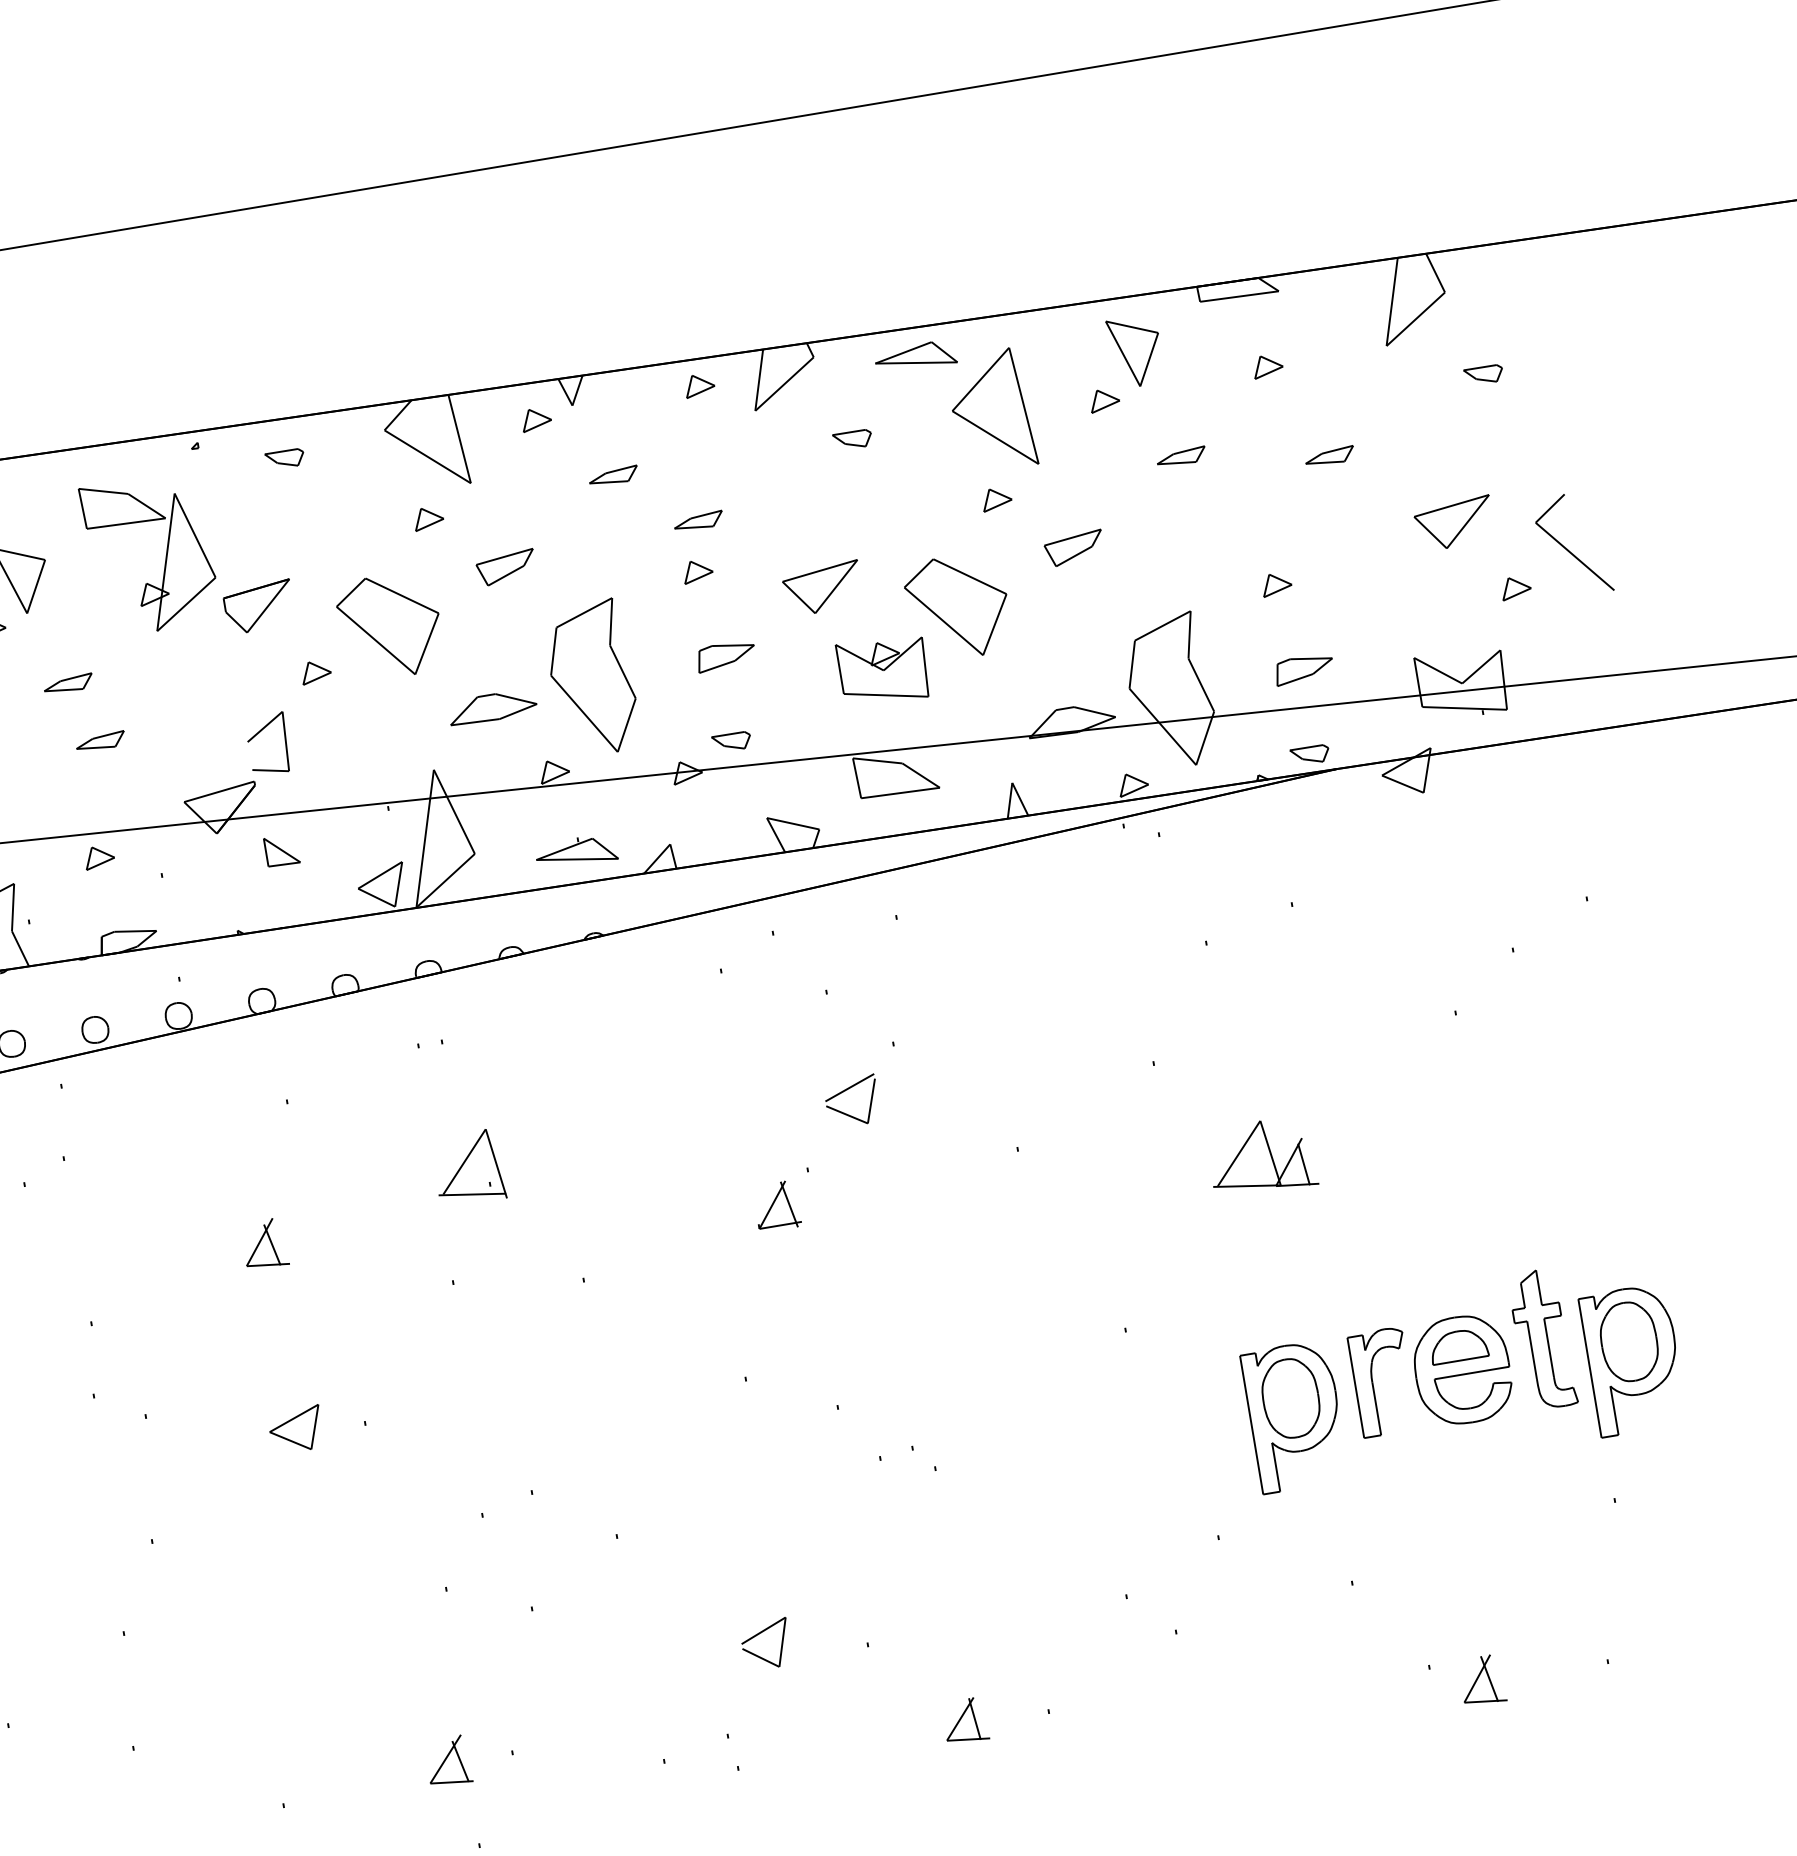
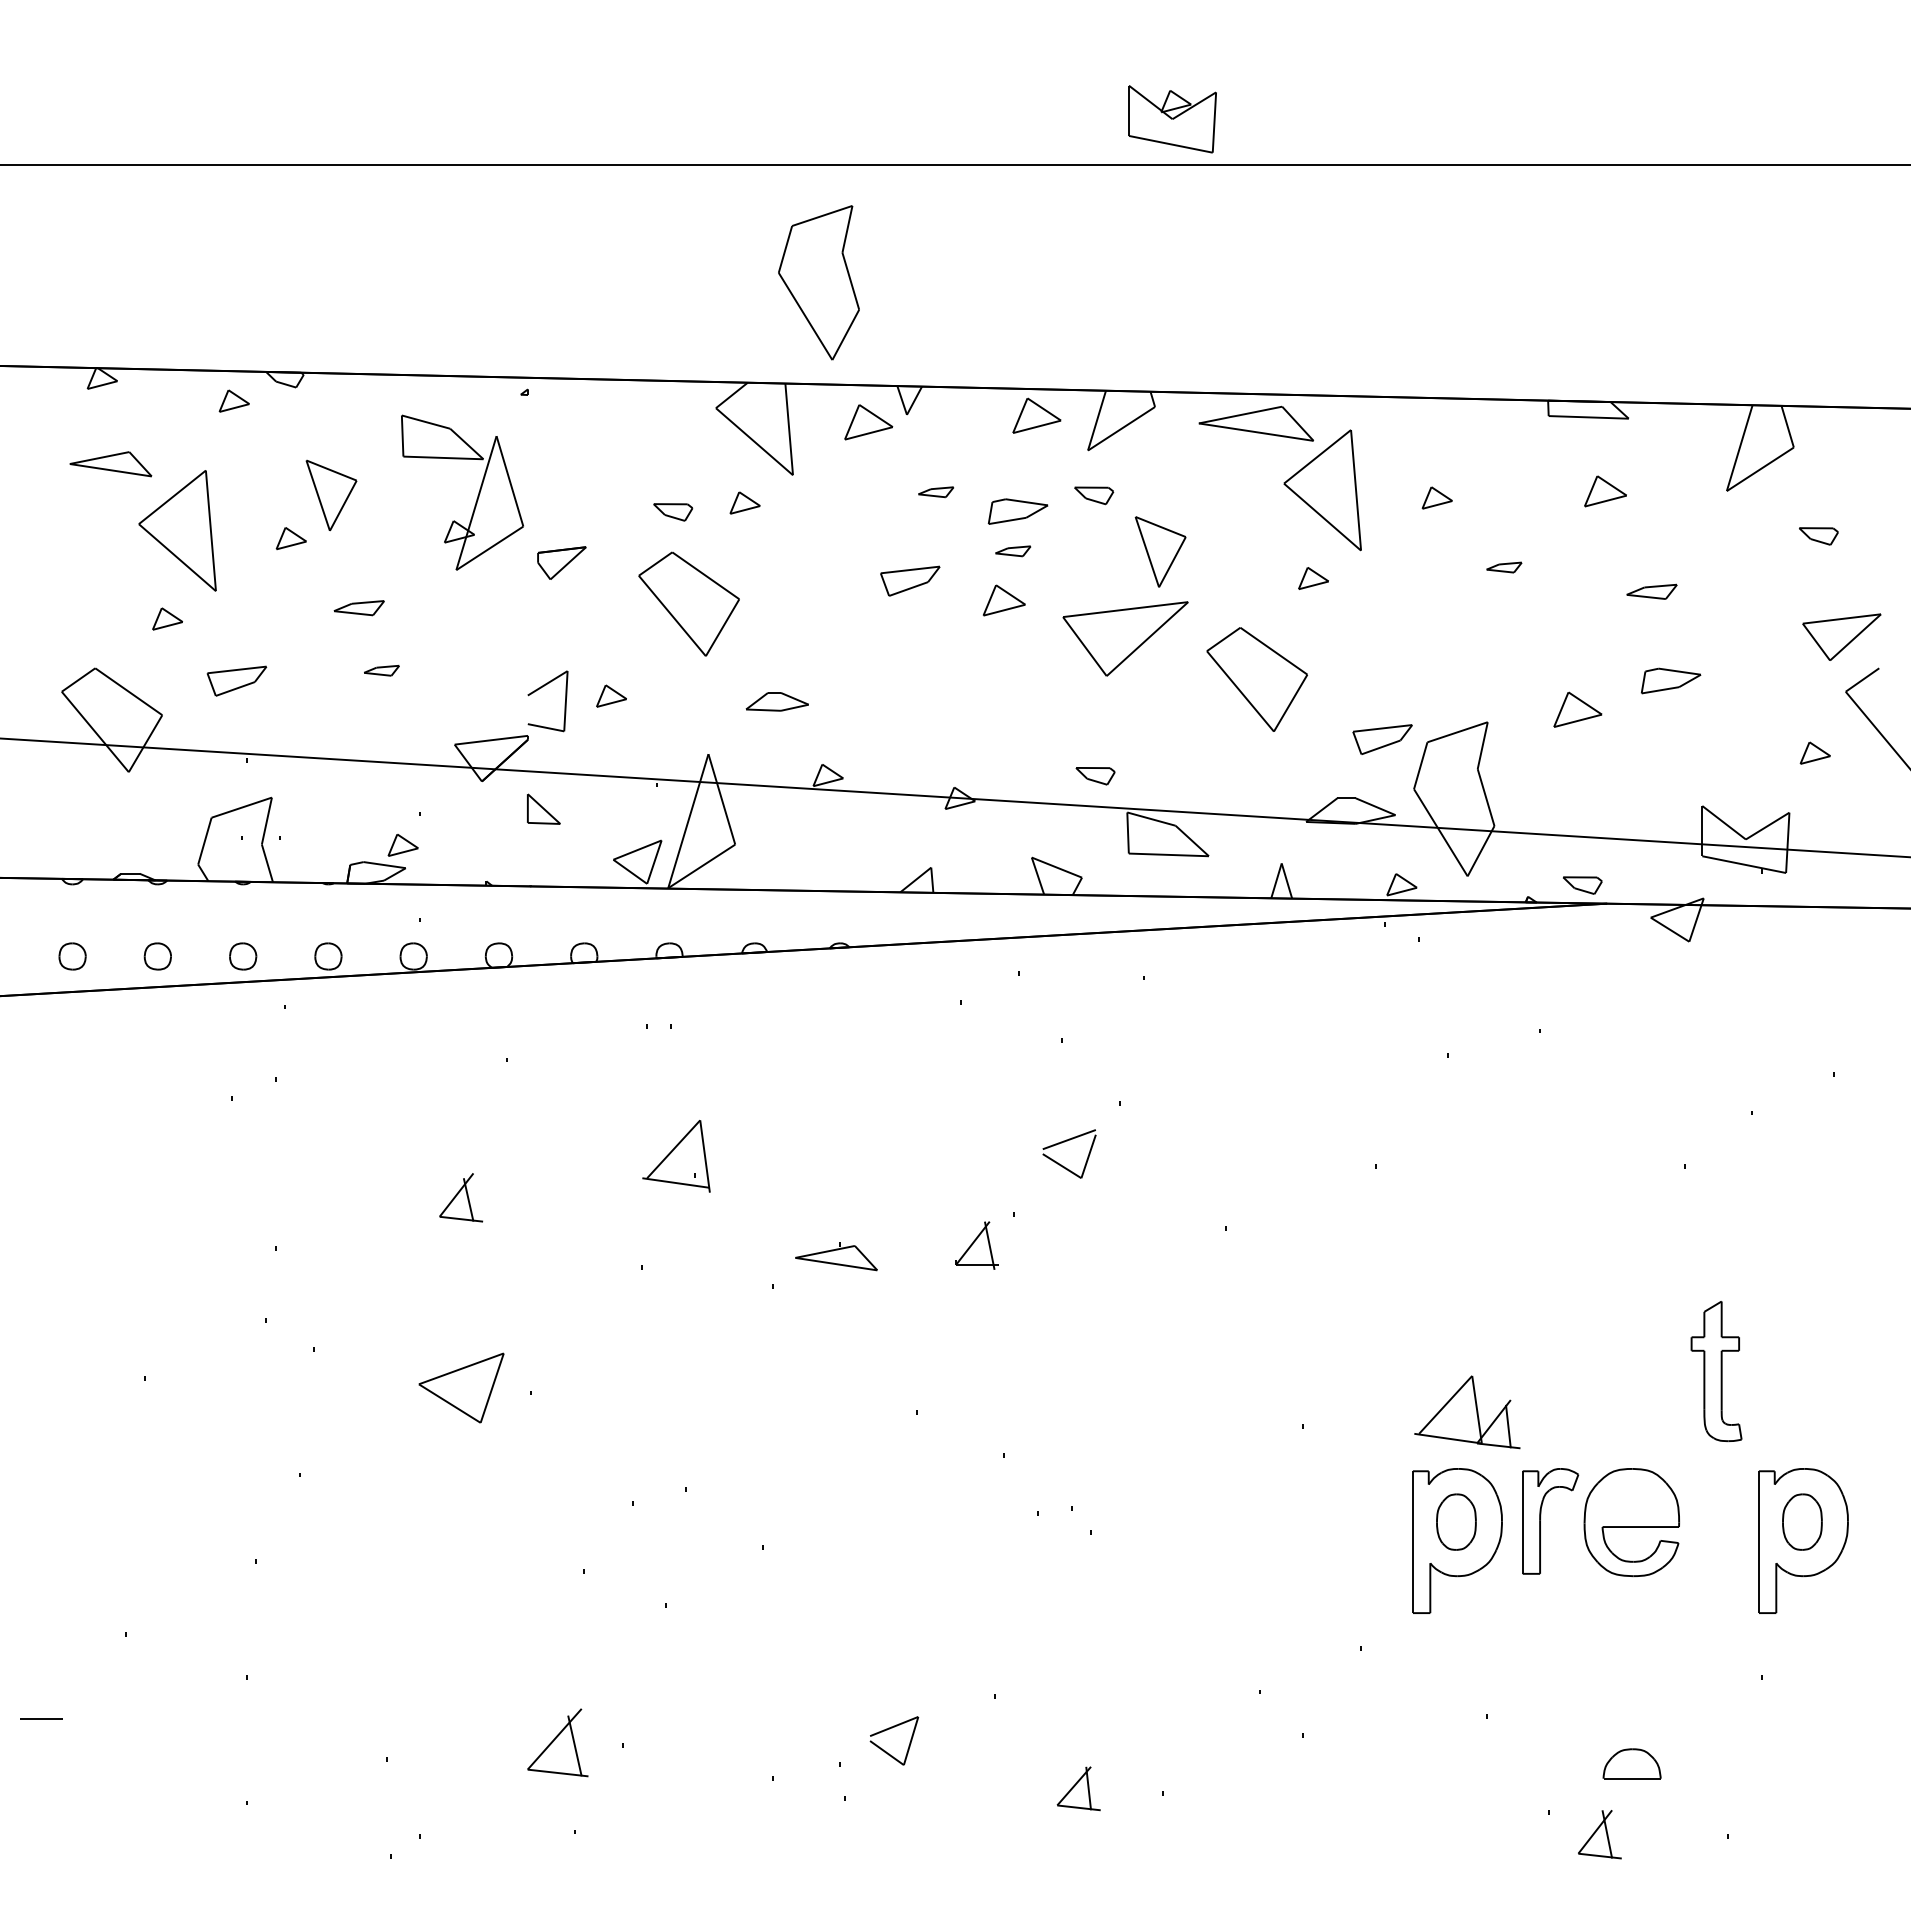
part: (1135, 351) -> (1160, 551), moved
part: (915, 356) -> (1256, 423), size x1.4
part: (1266, 365) -> (1604, 490), size x1.4
part: (699, 385) -> (1036, 415), size x1.6
part: (536, 419) -> (868, 422), size x1.6
part: (853, 439) -> (1094, 495), moved
part: (1181, 457) -> (1504, 567), size x0.7
part: (285, 459) -> (673, 512), moved
part: (613, 476) -> (935, 492), size x0.7
part: (698, 521) -> (1012, 551), size x0.7
part: (1454, 523) -> (1841, 636), moved
part: (1074, 548) -> (1382, 739), moved
part: (506, 567) -> (910, 580), moved
part: (697, 571) -> (1003, 600), size x1.4
part: (1276, 584) -> (1577, 709), size x1.6
part: (822, 588) -> (1125, 638), size x1.6
part: (258, 606) -> (561, 562), size x0.7
part: (725, 656) -> (1017, 511), moved
part: (1303, 668) -> (1670, 680), moved
part: (883, 670) -> (1172, 119), moved
part: (315, 671) -> (611, 695), moved
part: (591, 678) -> (818, 282), moved
part: (492, 707) -> (777, 701), size x0.7
part: (100, 741) -> (381, 670), size x0.7
part: (731, 742) -> (1095, 776), moved
part: (576, 851) -> (836, 1256), moved
part: (98, 857) -> (402, 845), moved
part: (1261, 1157) -> (1467, 1412), moved
part: (1542, 1339) -> (1716, 1371), moved
part: (1629, 1341) -> (1802, 1521), size x0.7
part: (1458, 1345) -> (1631, 1763), moved
part: (1290, 1397) -> (1456, 1521), size x0.7
part: (296, 1429) -> (461, 1387), size x1.6
part: (759, 1634) -> (889, 1729), moved
part: (447, 1760) -> (557, 1742), size x1.4

